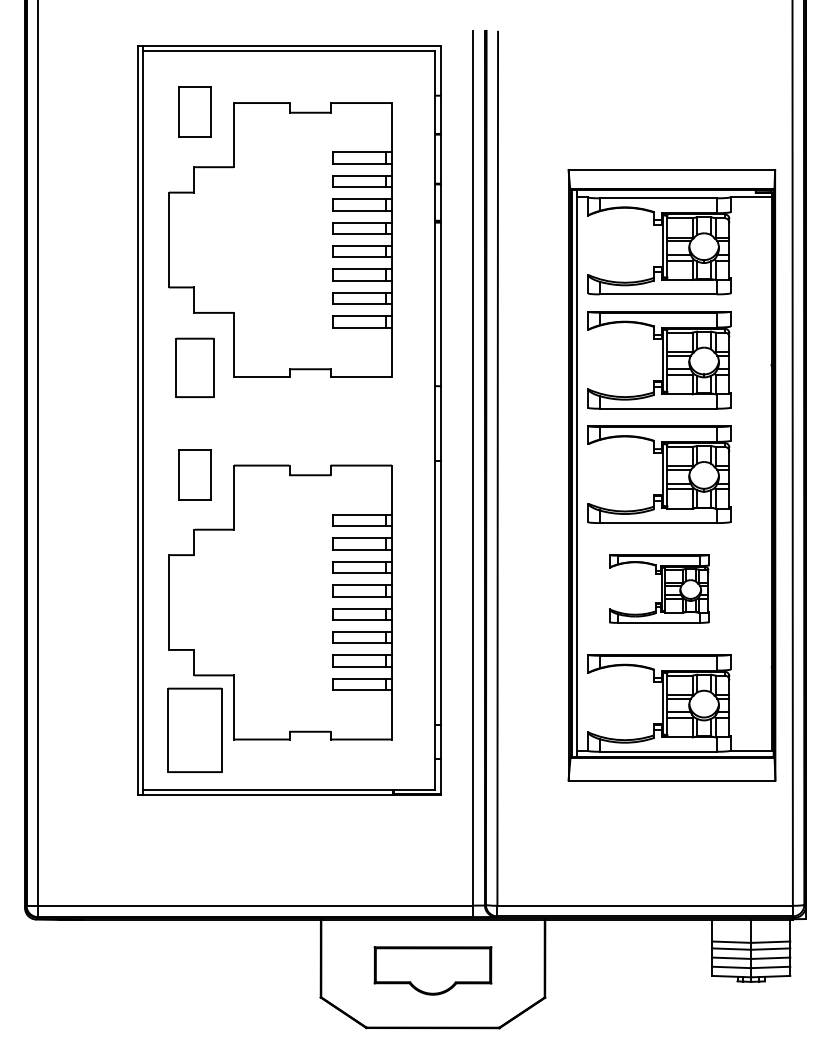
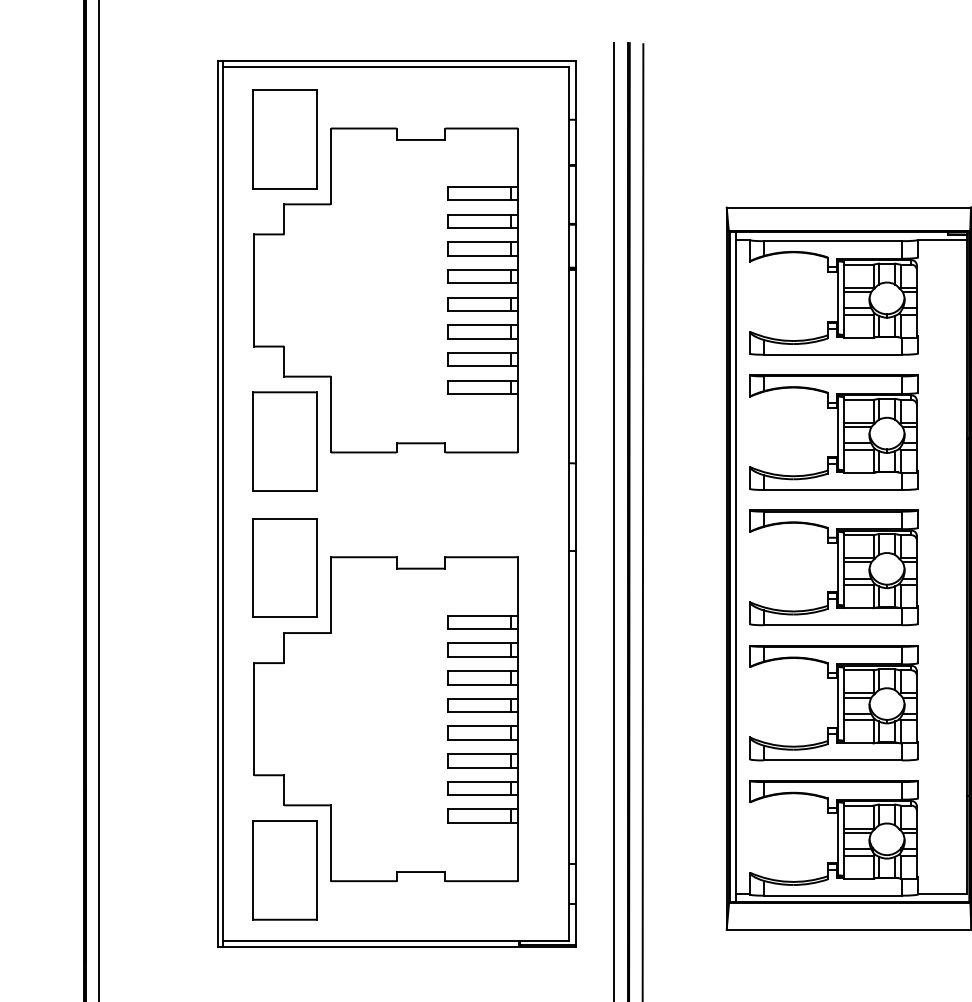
part: (194, 111) -> (284, 138), size x1.67
part: (194, 367) -> (284, 441), size x1.43
part: (194, 474) -> (284, 567), size x1.67
part: (659, 588) -> (834, 702), size x1.43

